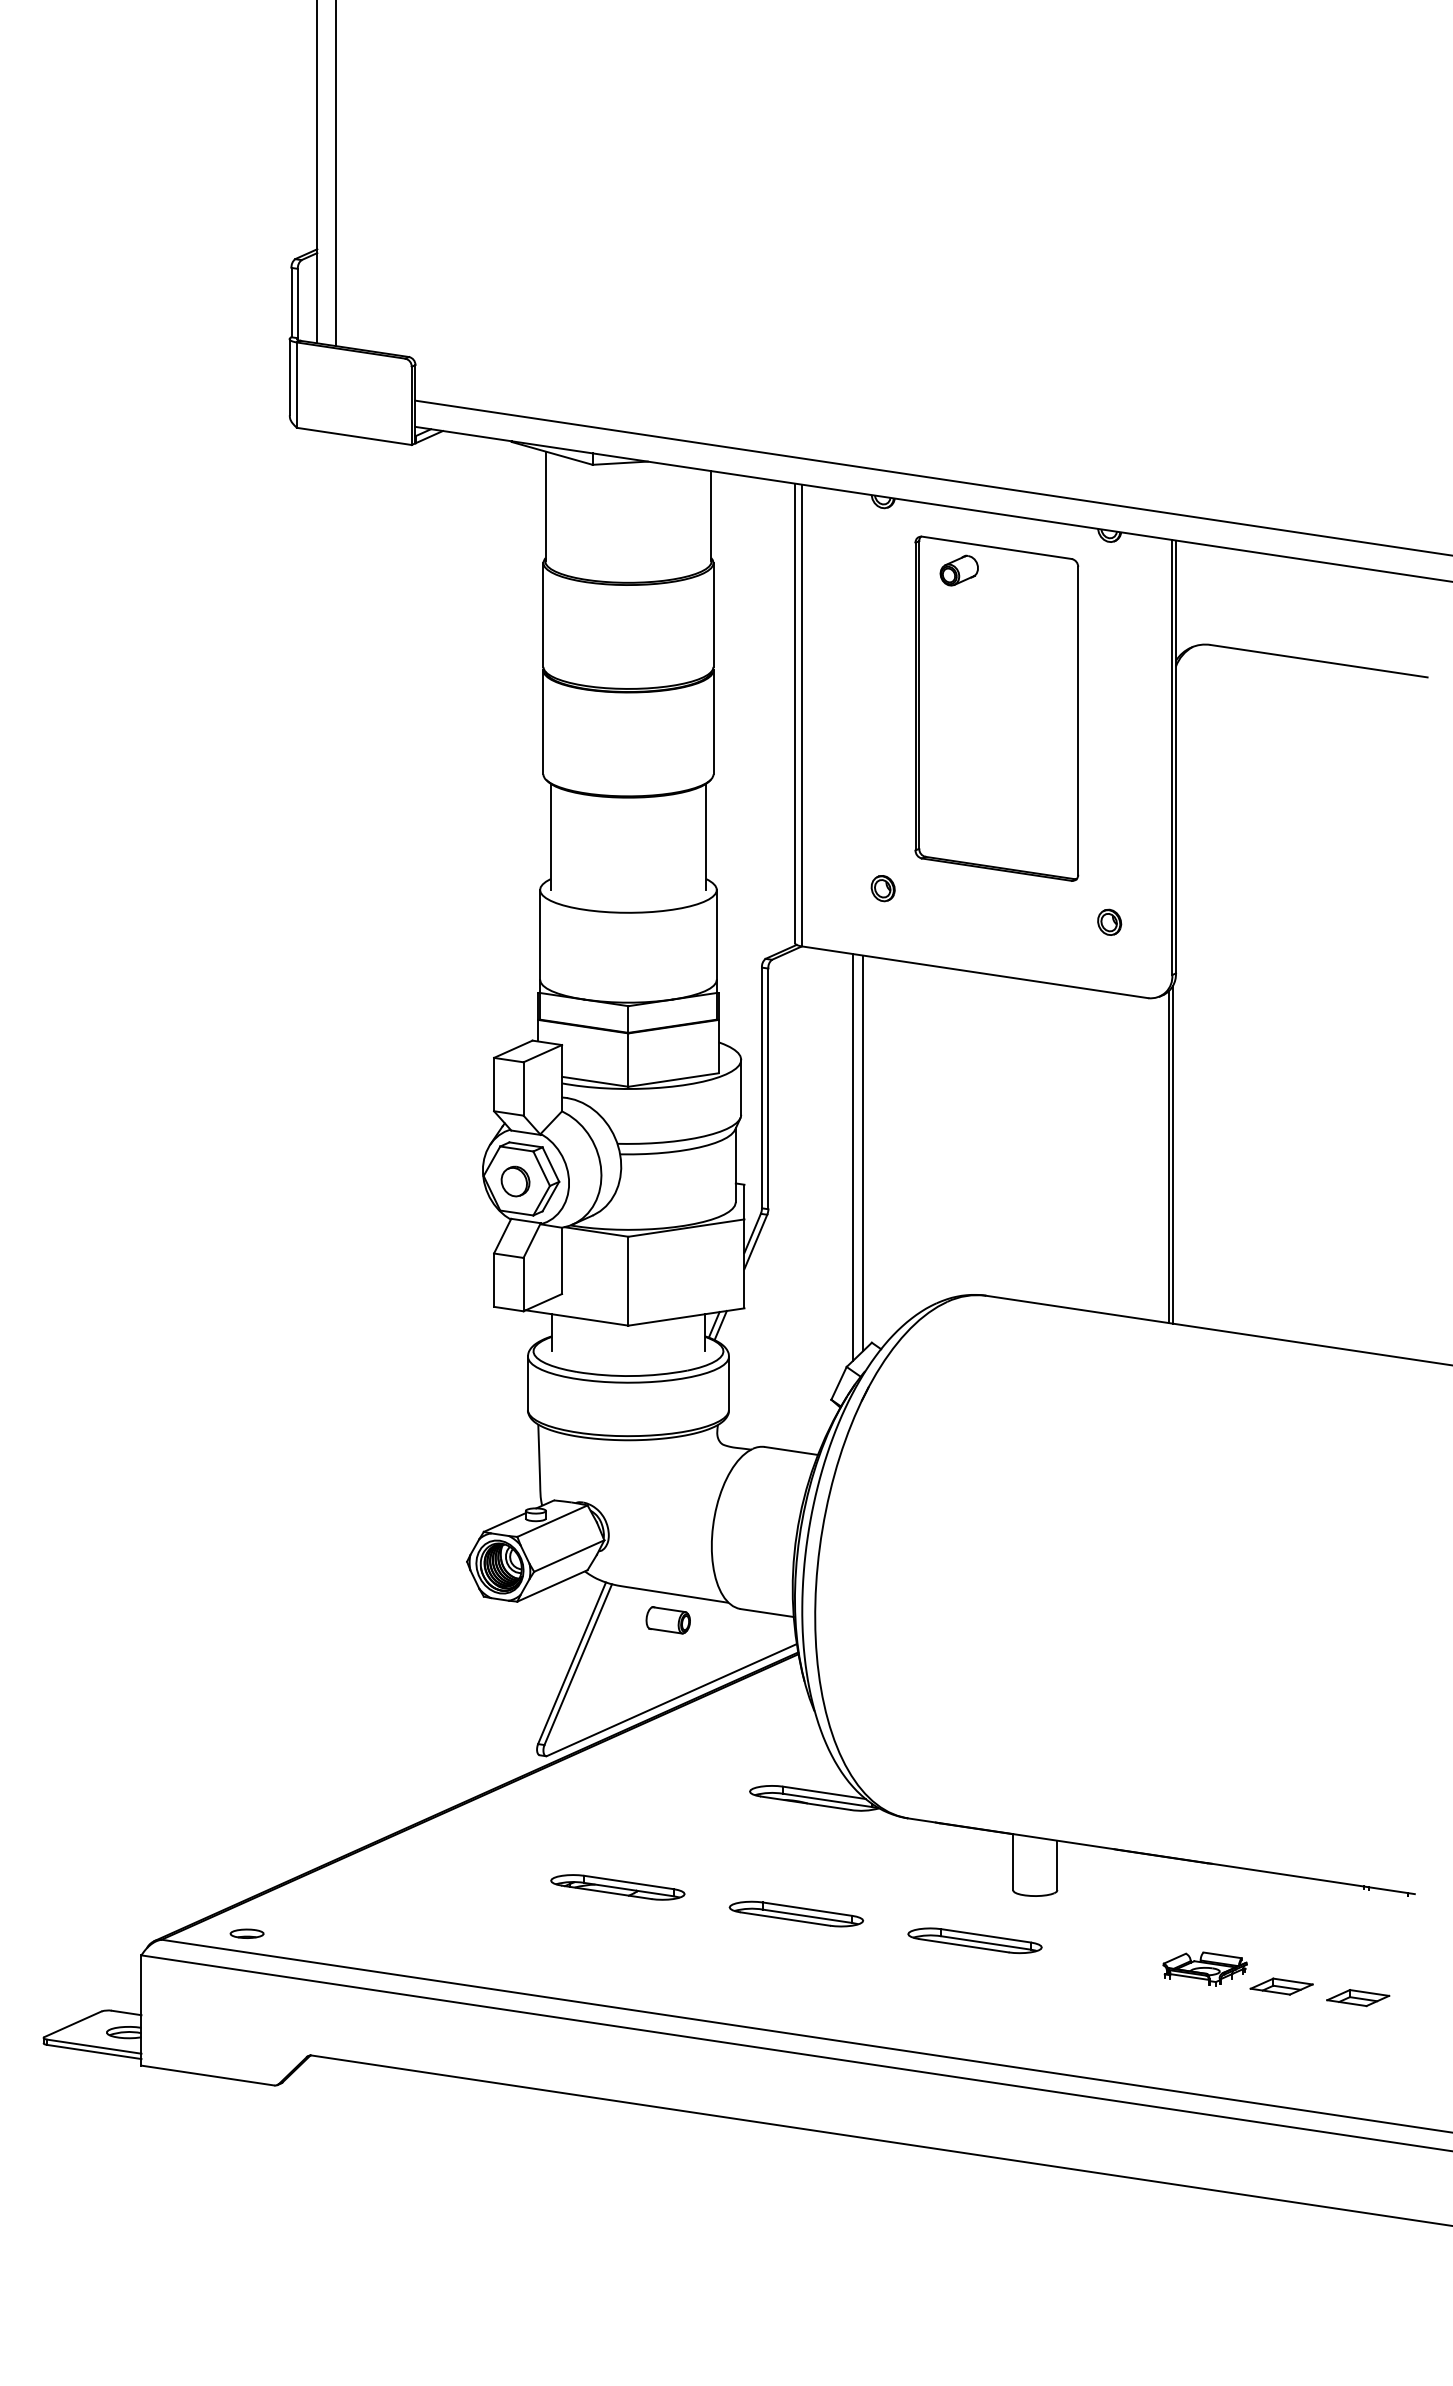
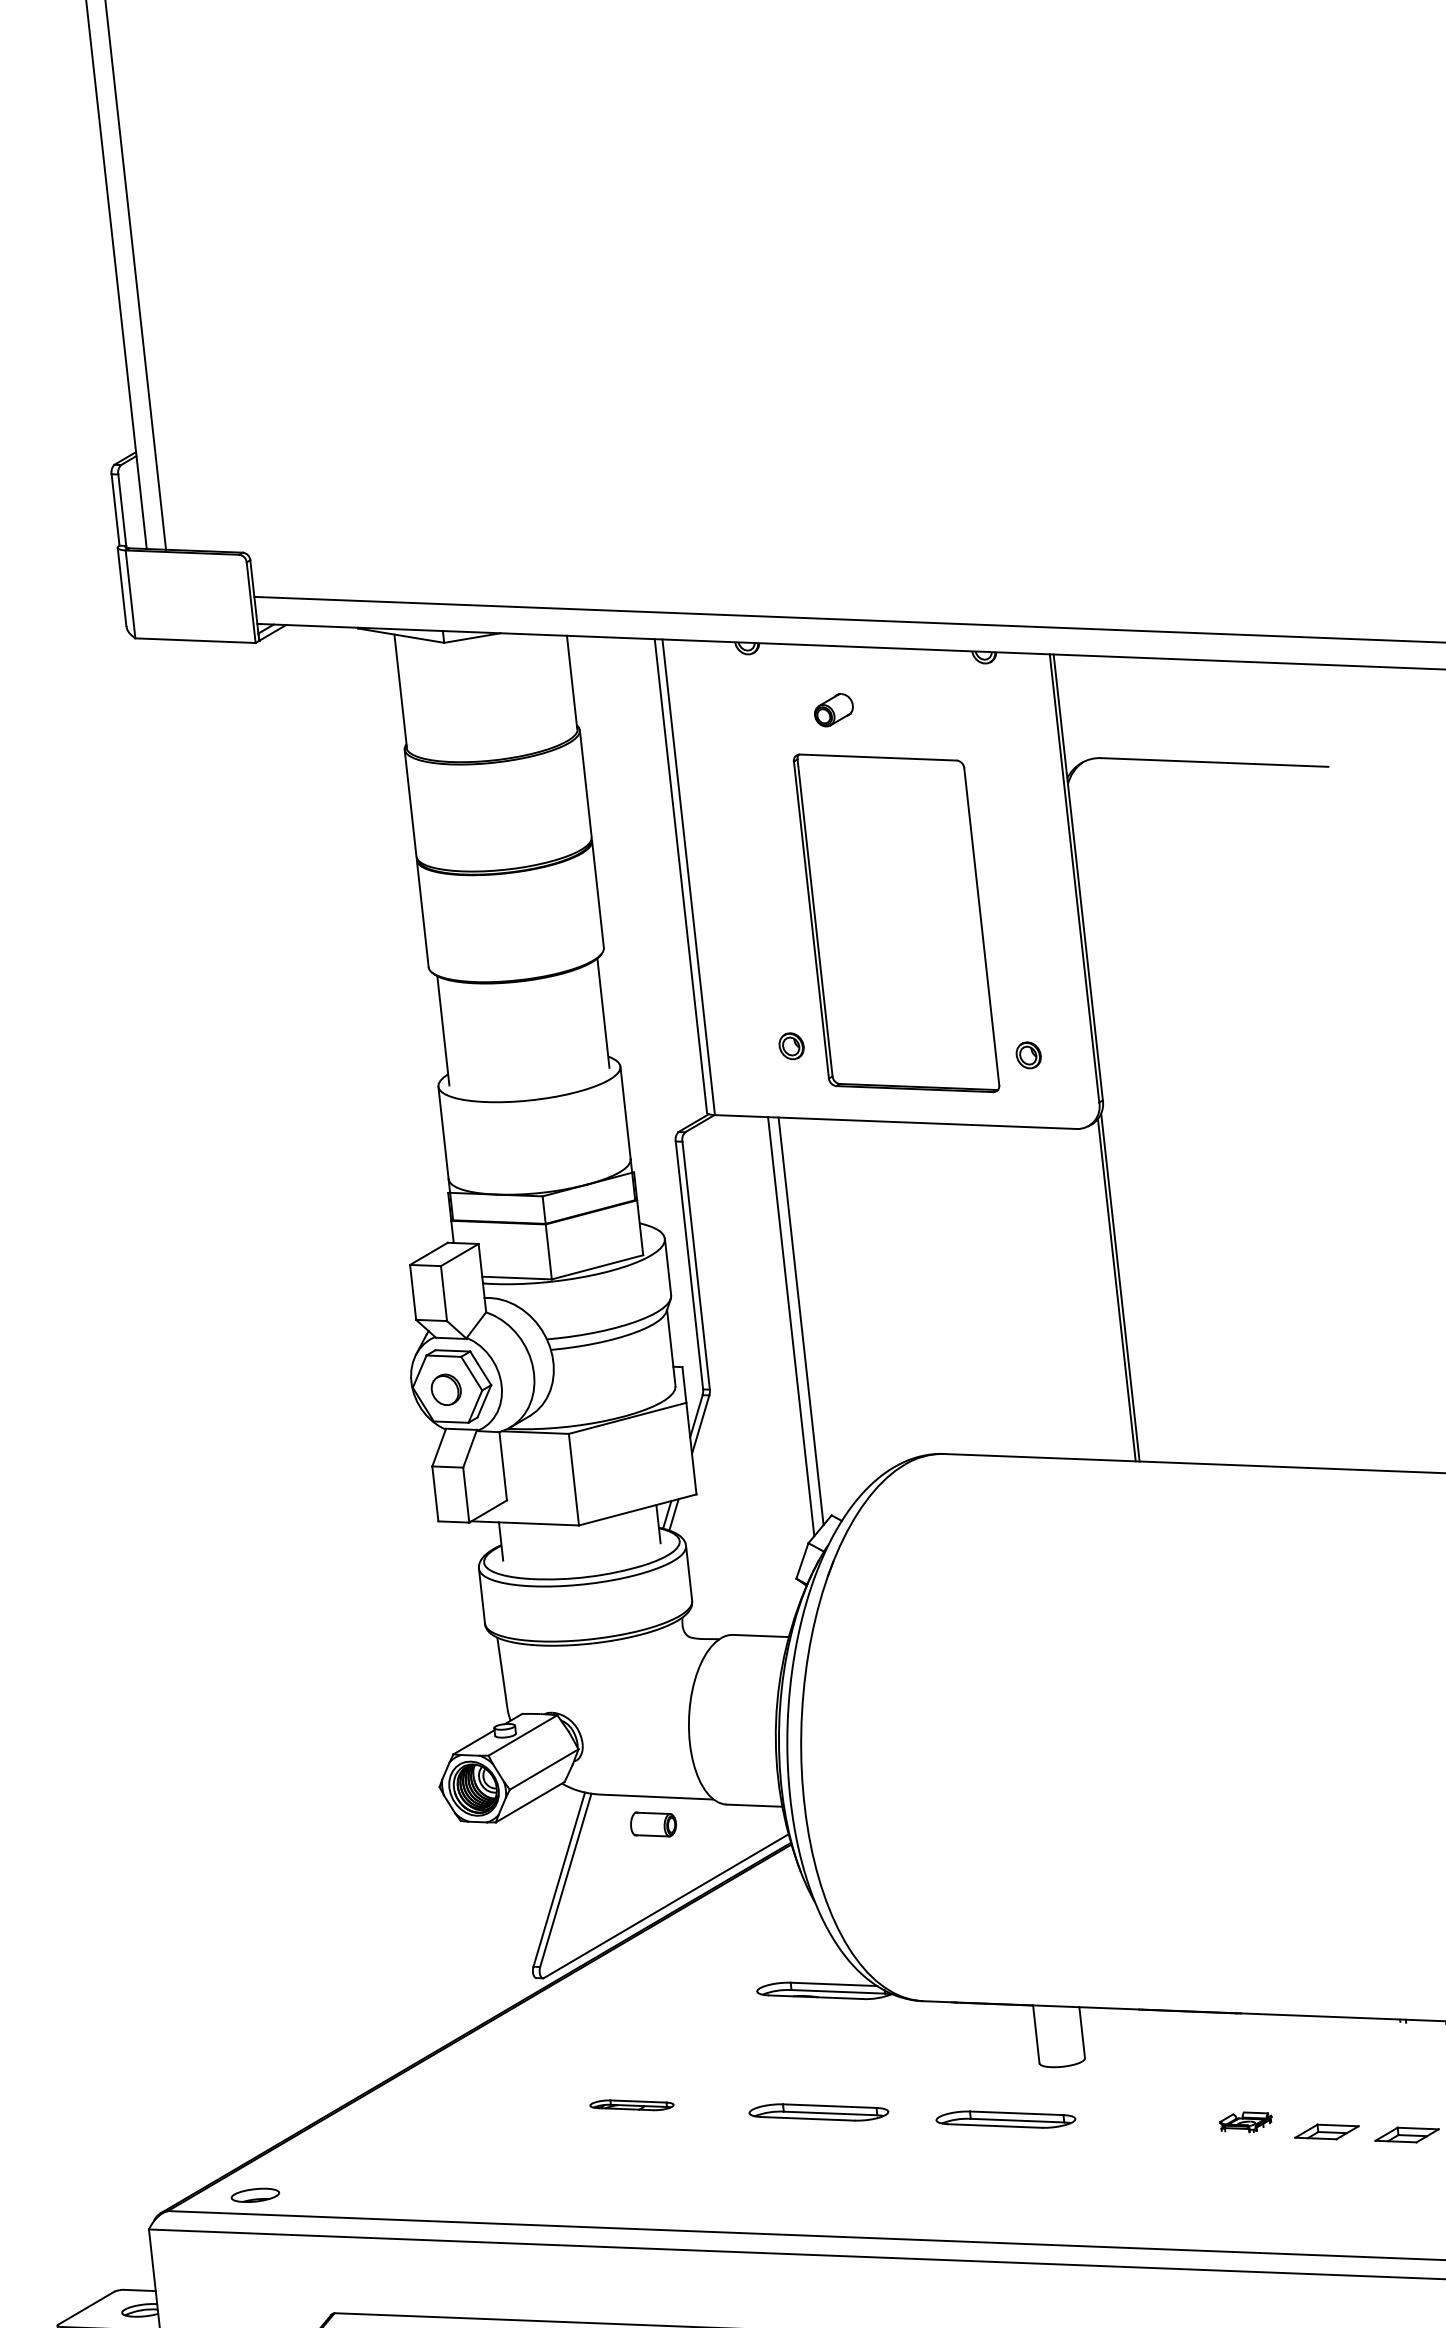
part: (996, 708) -> (896, 923), moved
part: (617, 1887) -> (631, 2105), size x0.6
part: (246, 1933) -> (254, 2194), size x1.4
part: (1204, 1968) -> (1245, 2122), size x0.6

